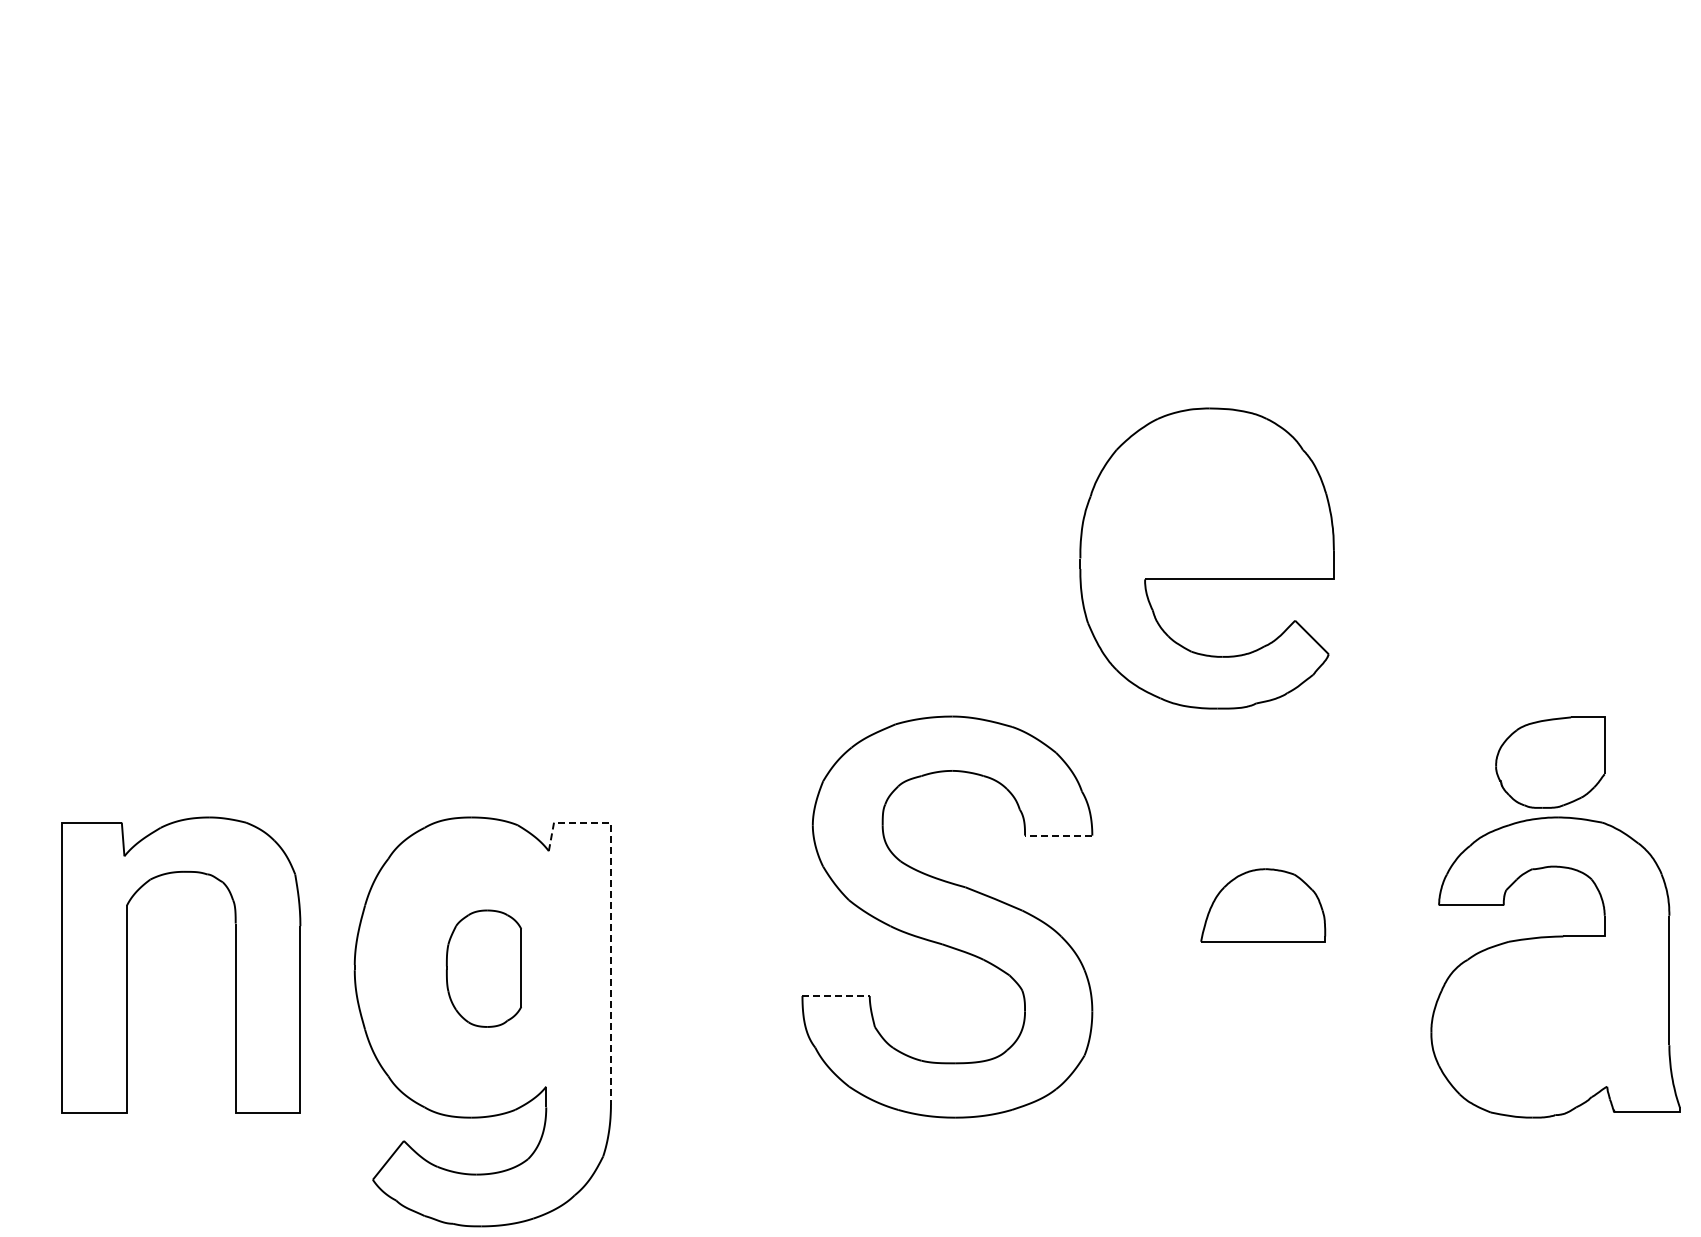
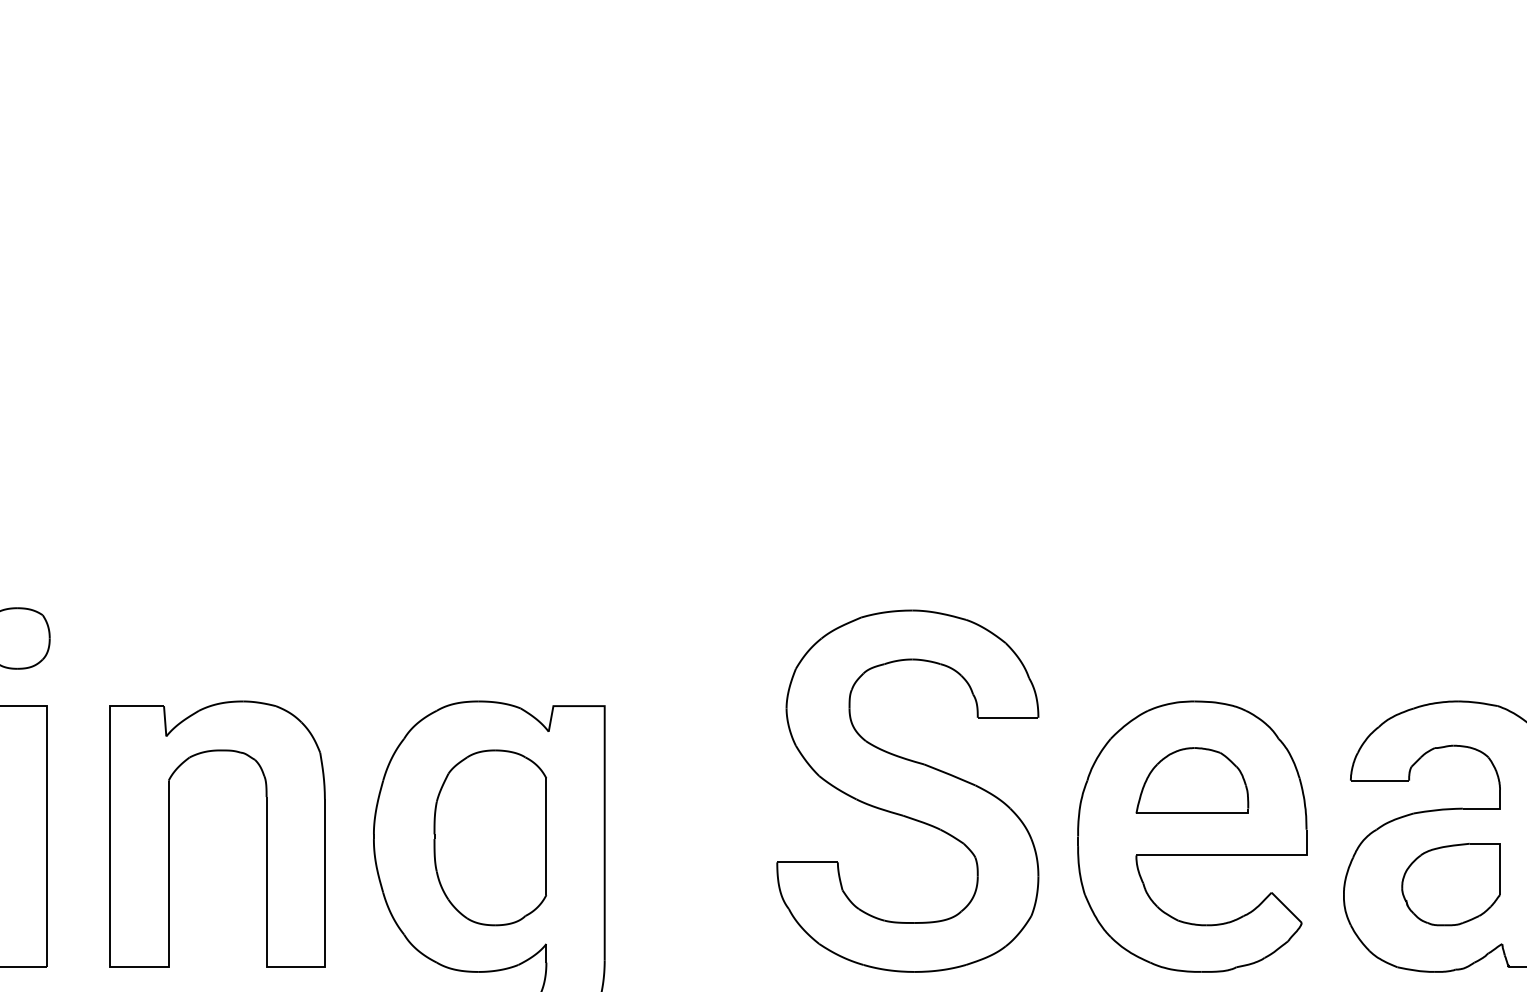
part: (1206, 558) -> (1191, 836), moved
part: (1550, 762) -> (1451, 884), moved
line: (1058, 835) -> (1007, 717), dashed -> solid
line: (610, 920) -> (604, 794), dashed -> solid
part: (483, 968) -> (489, 837), size x1.67
line: (836, 996) -> (807, 862), dashed -> solid

